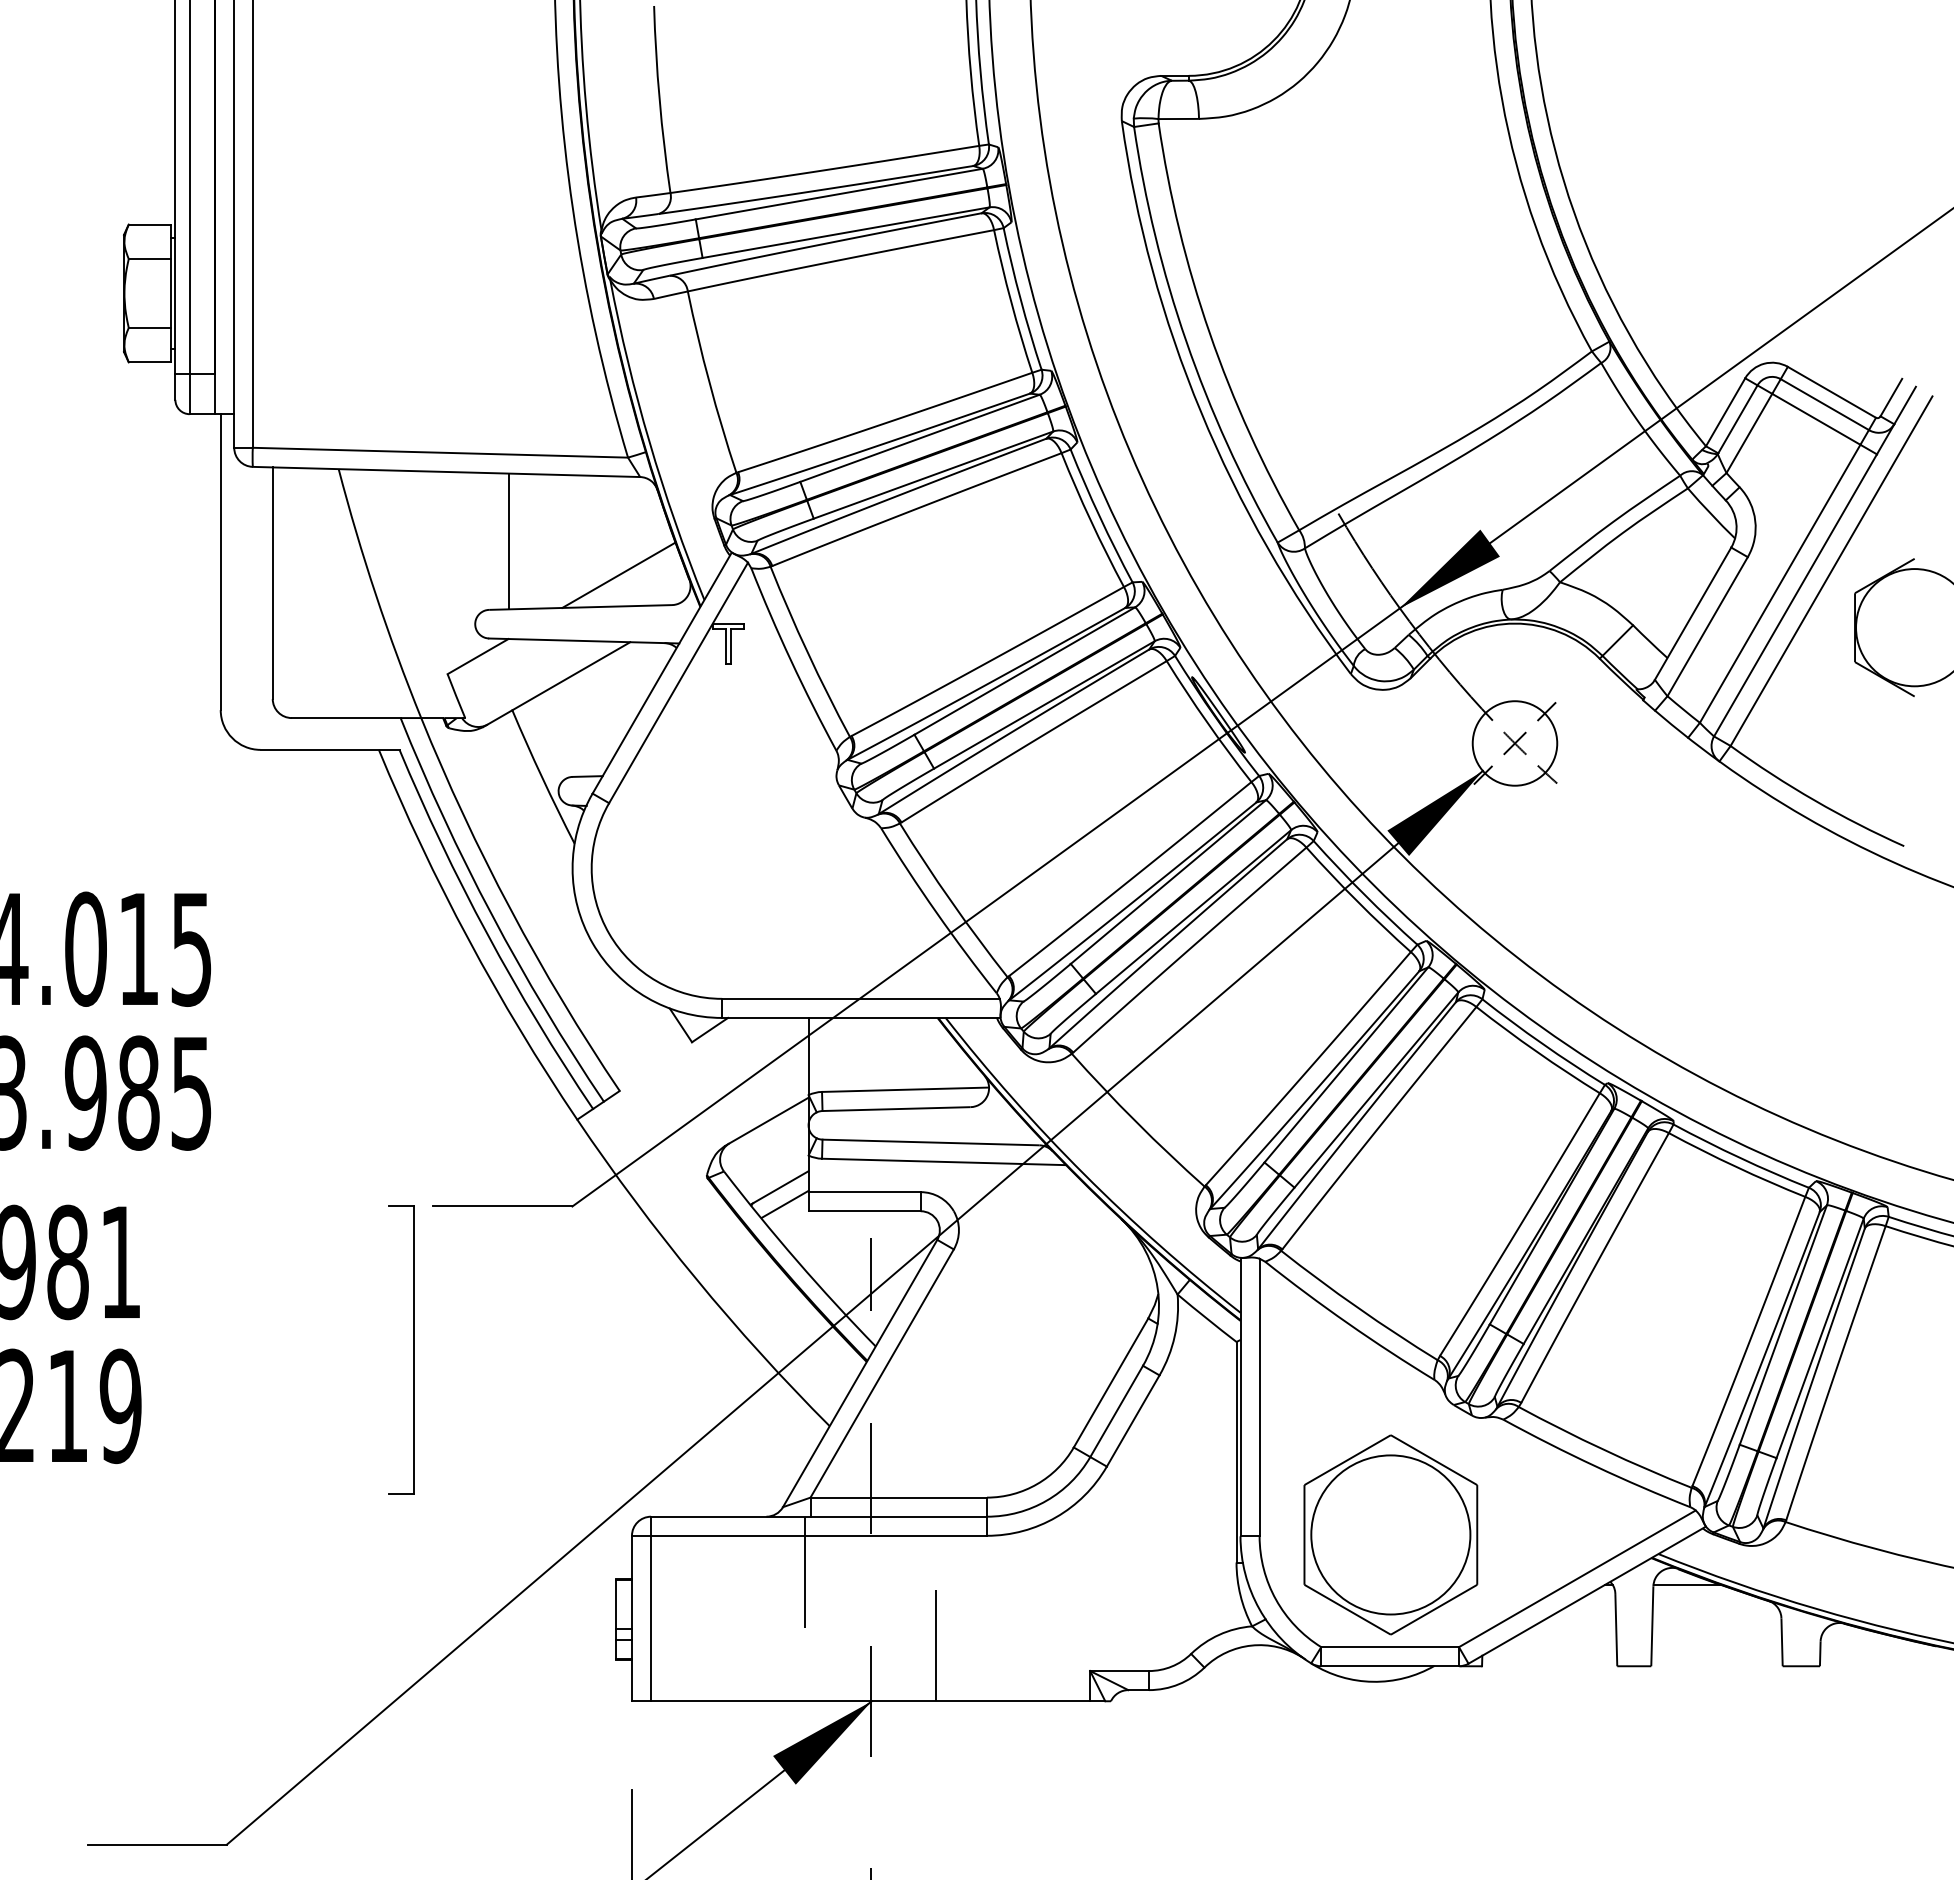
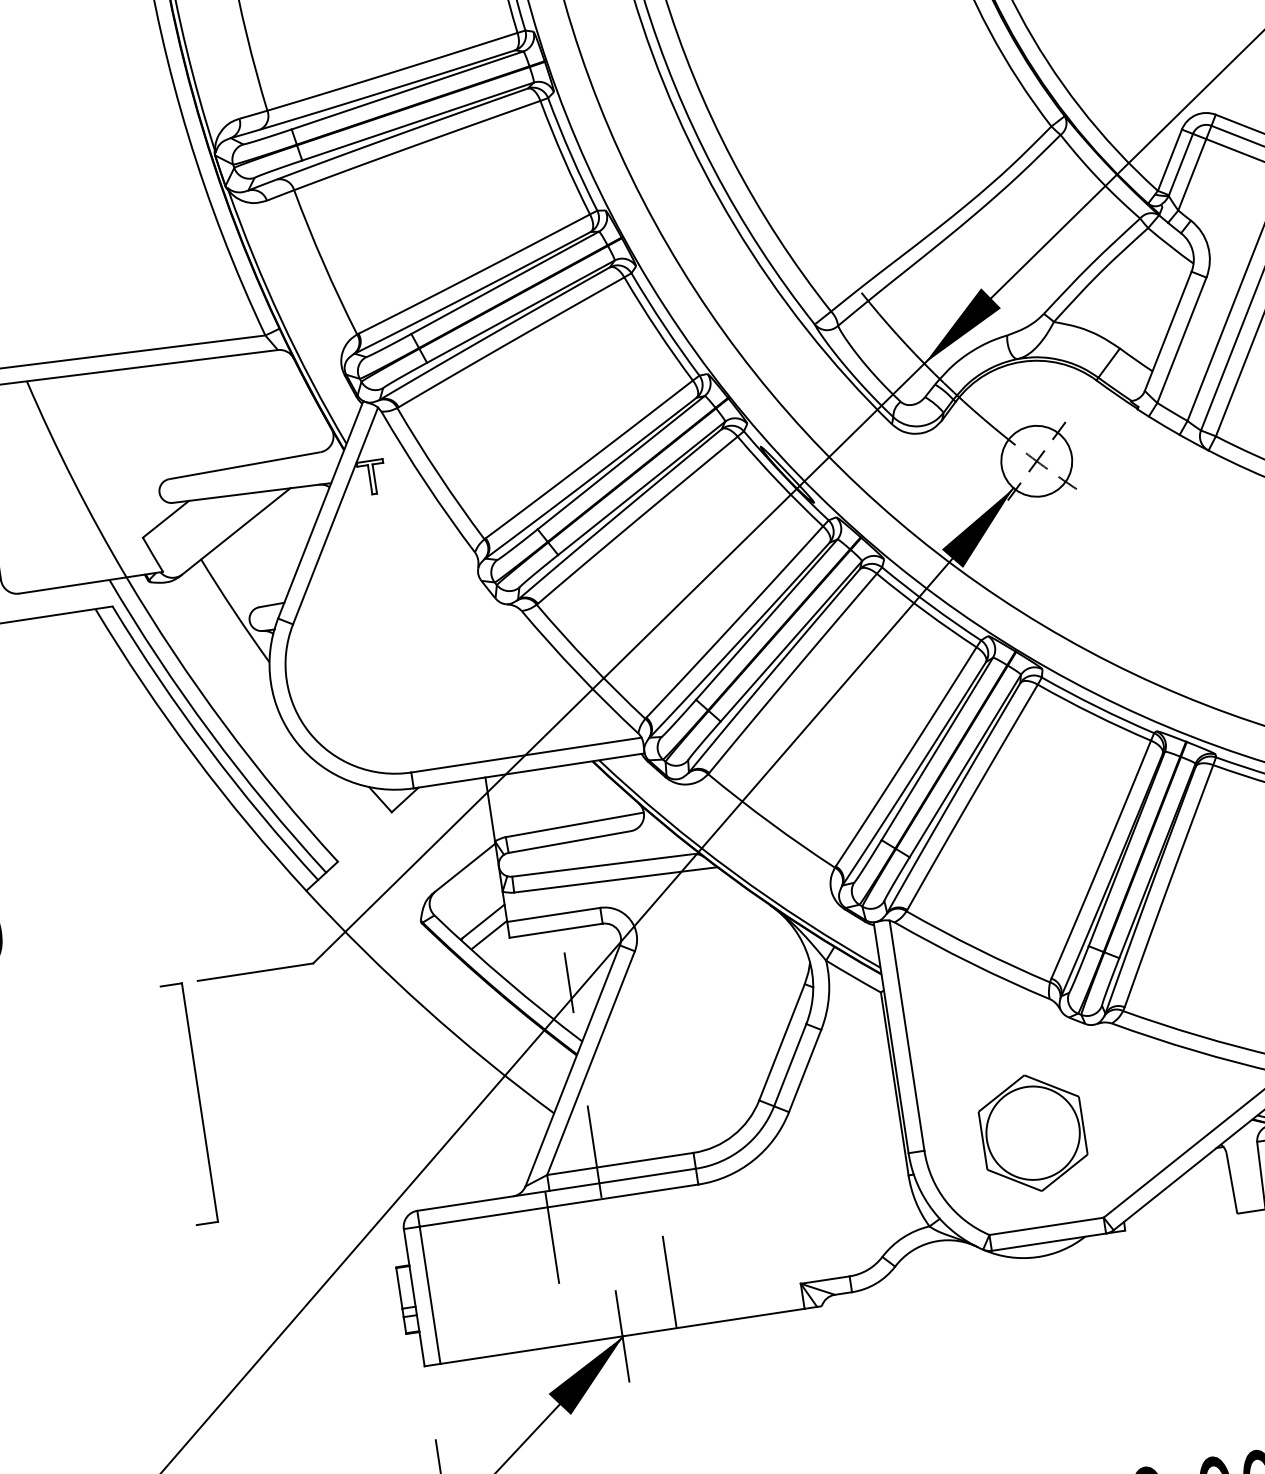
line: (508, 541) -> (176, 420), removed
line: (618, 574) -> (272, 433), removed
part: (1390, 1534) -> (1032, 1132), size x0.7

